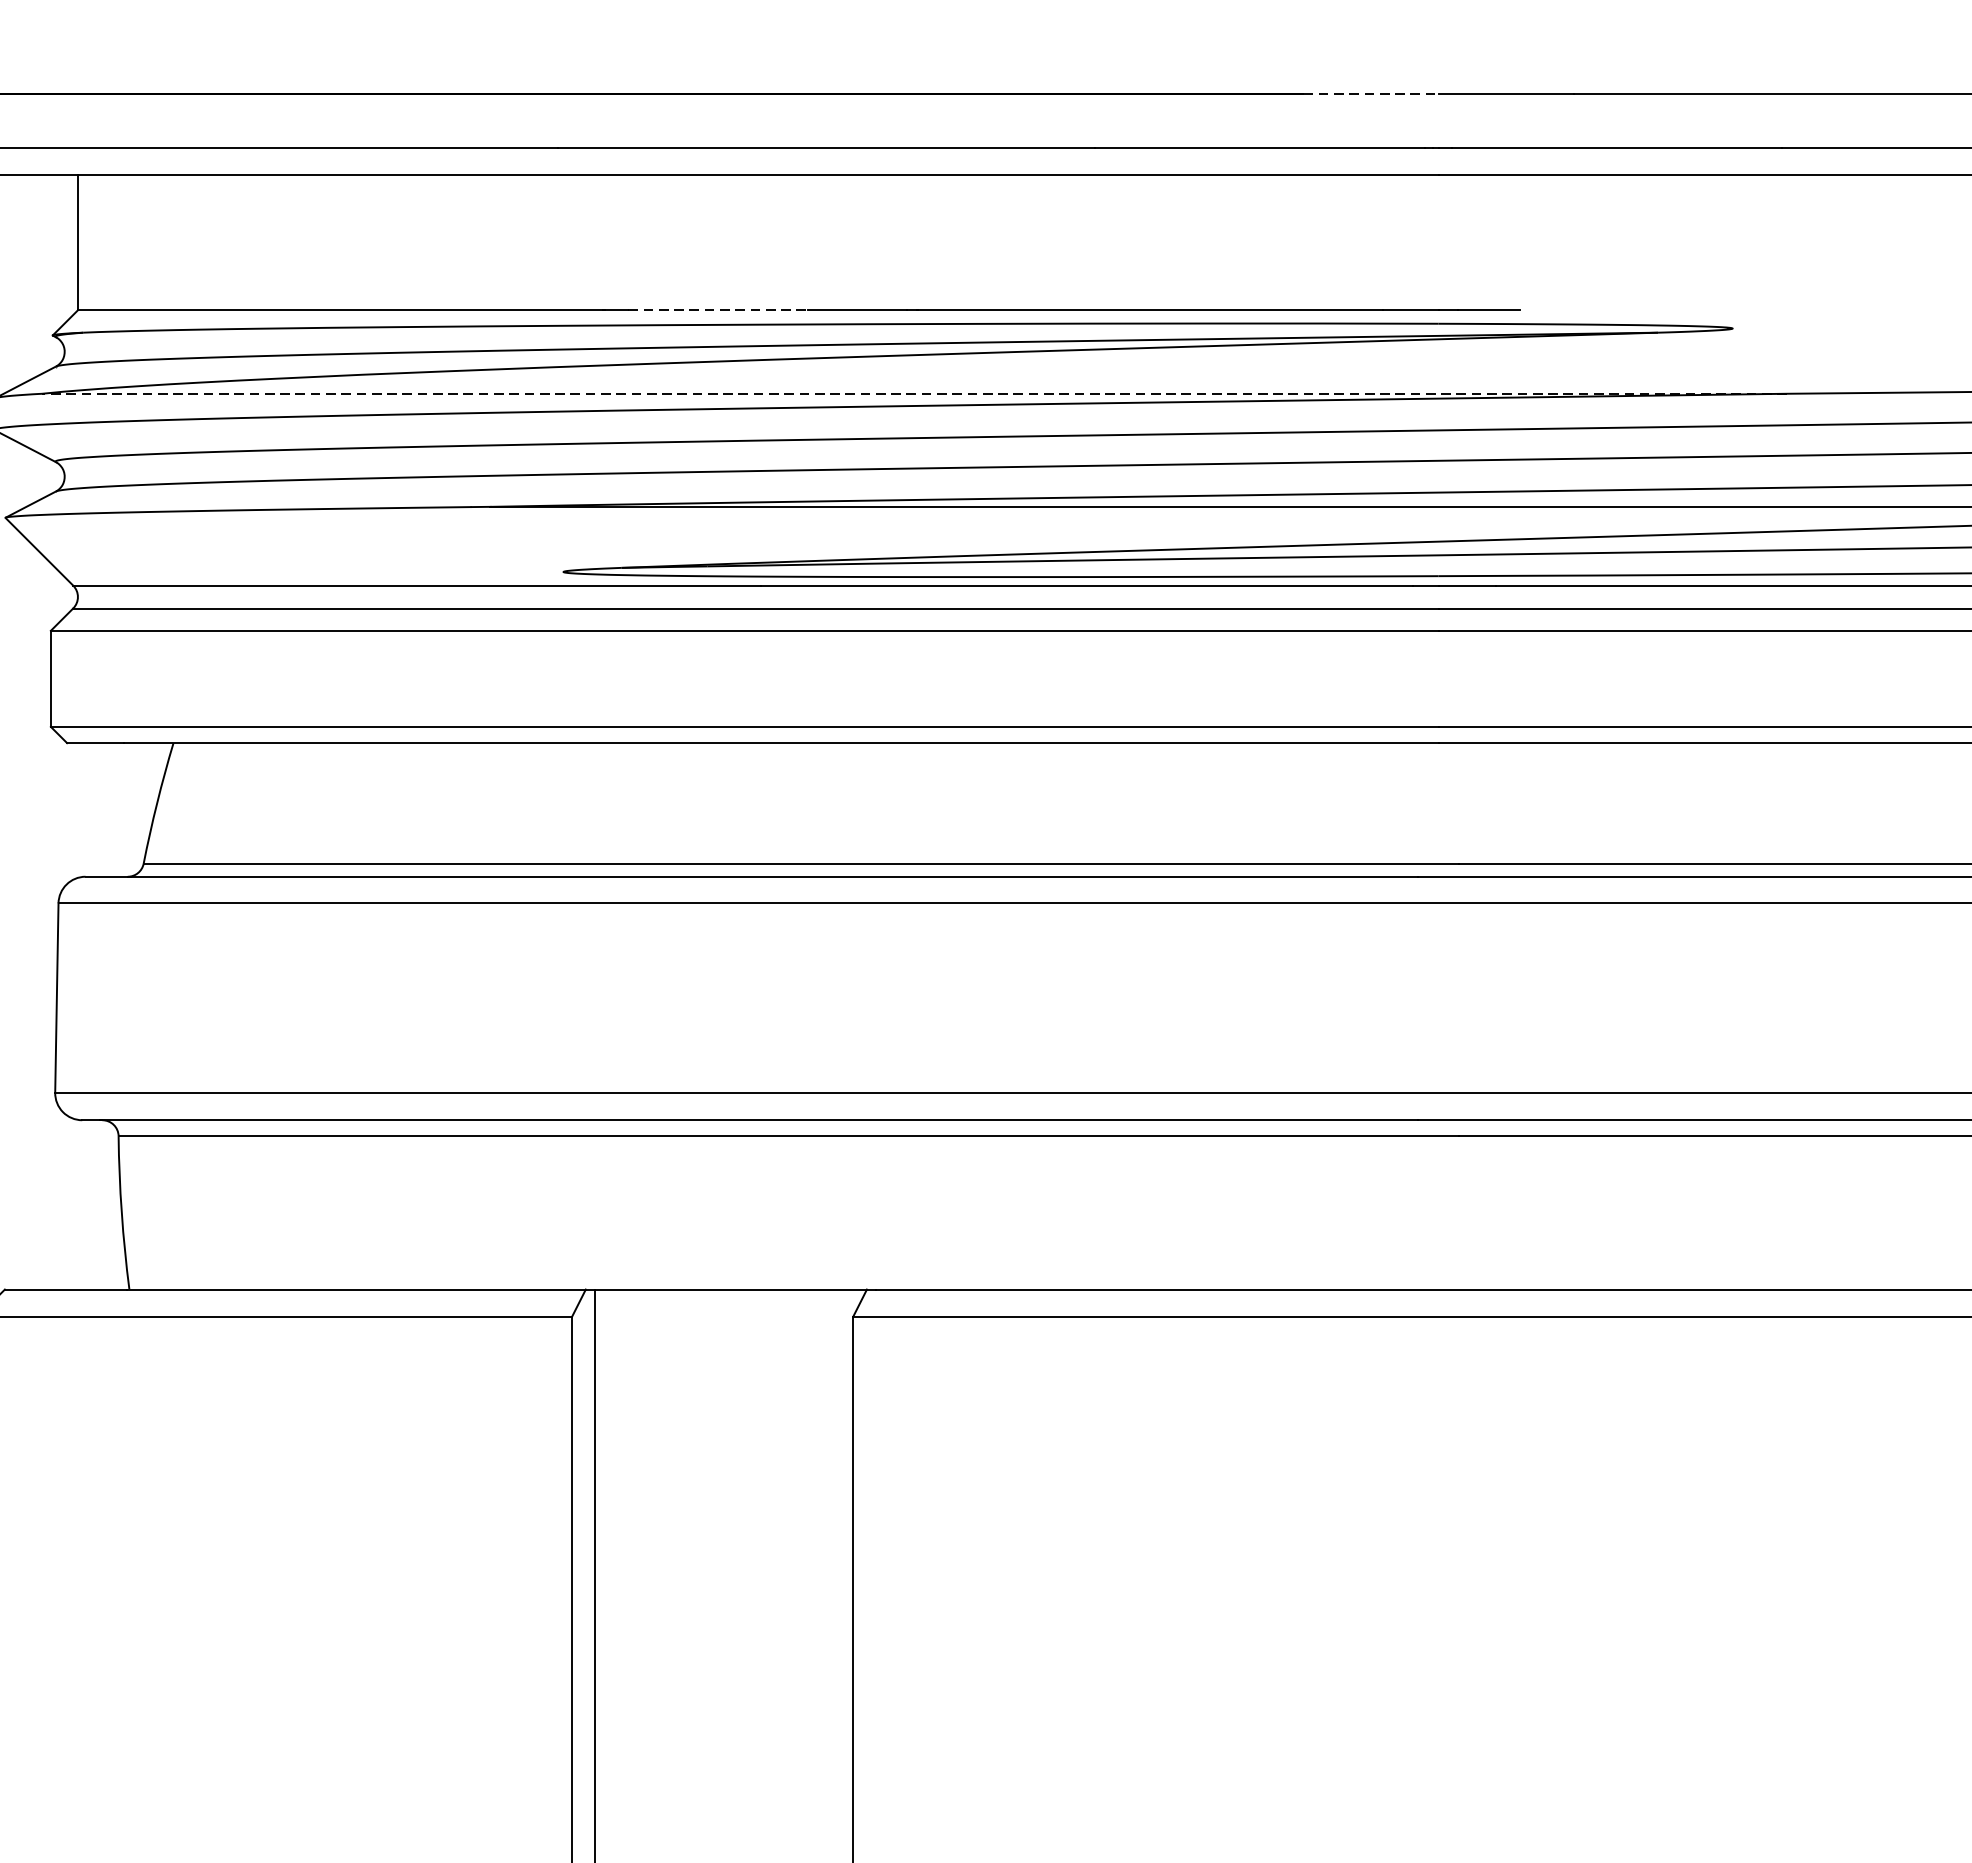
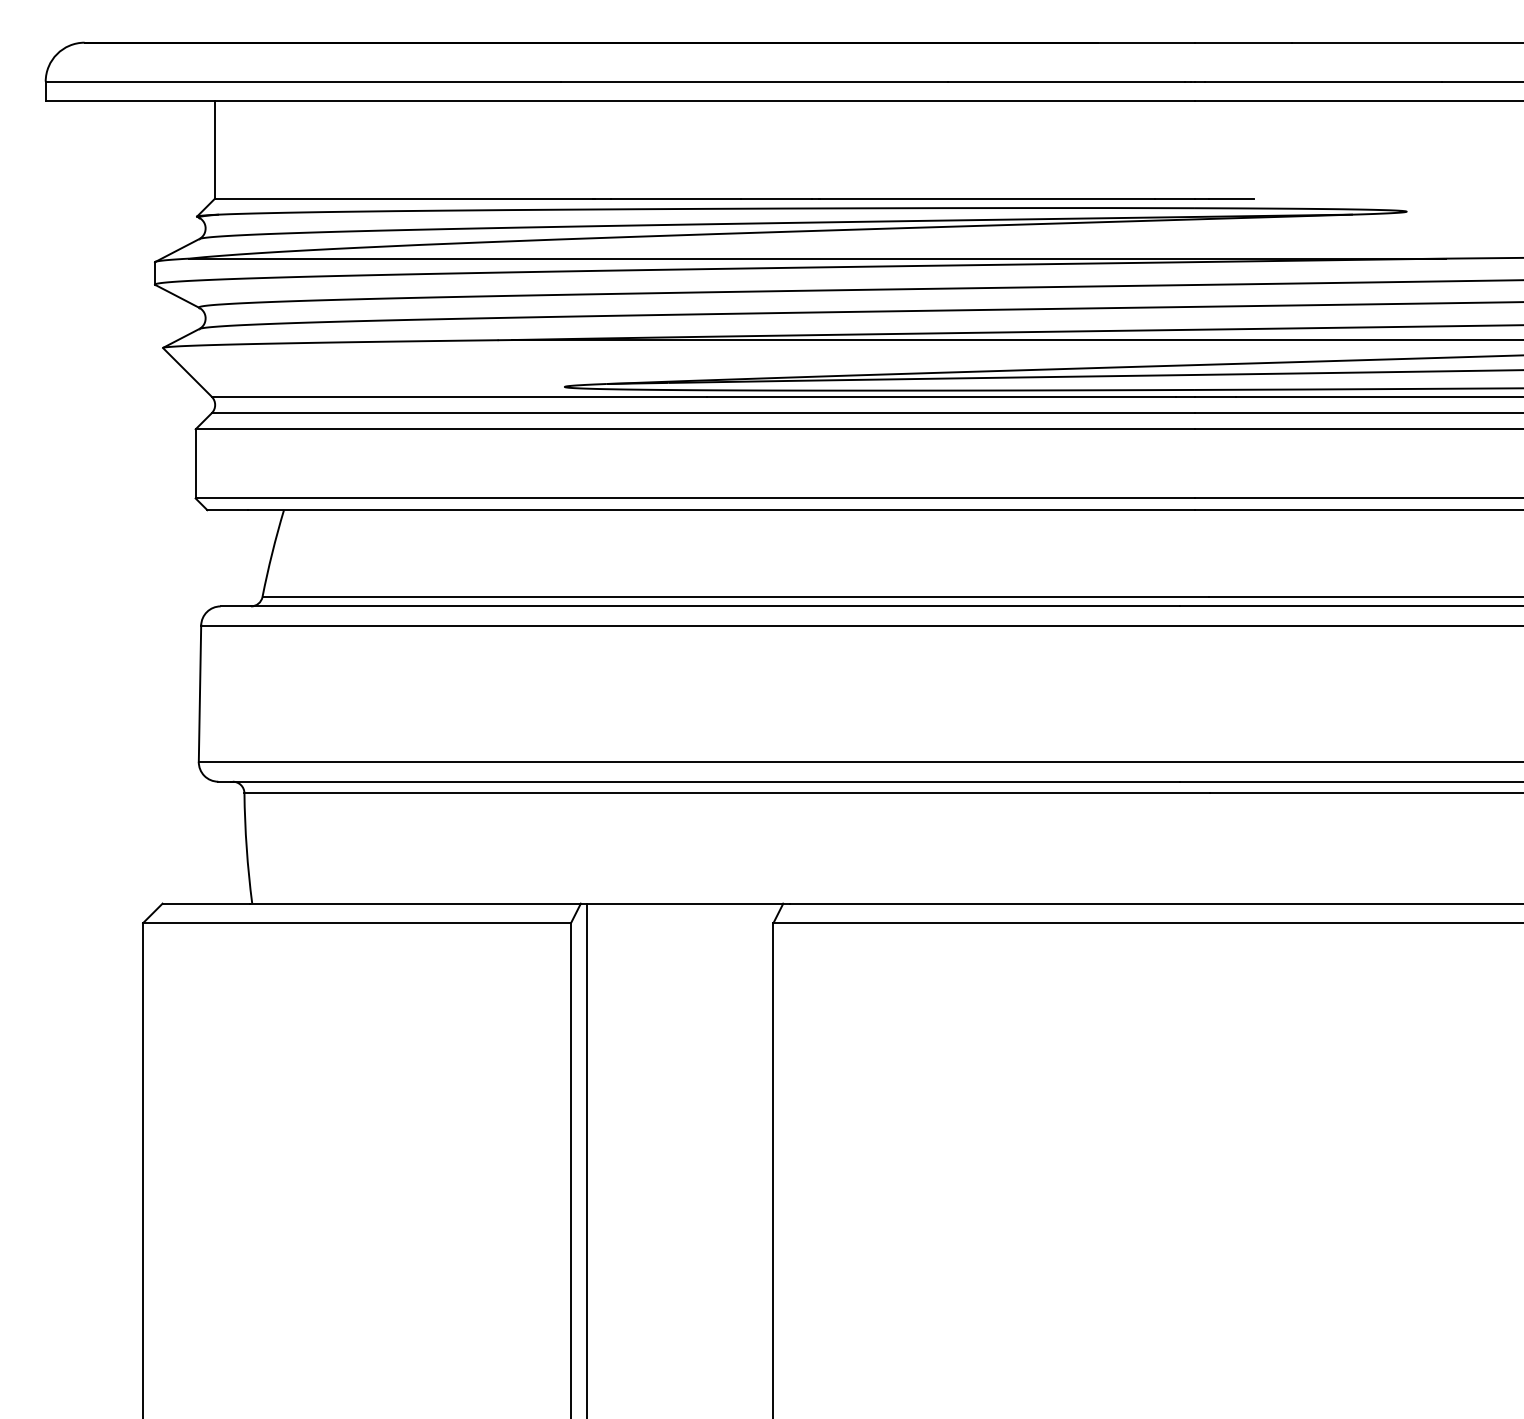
line: (1371, 93) -> (1146, 42), dashed -> solid
line: (718, 310) -> (676, 198), dashed -> solid
line: (914, 393) -> (817, 258), dashed -> solid

